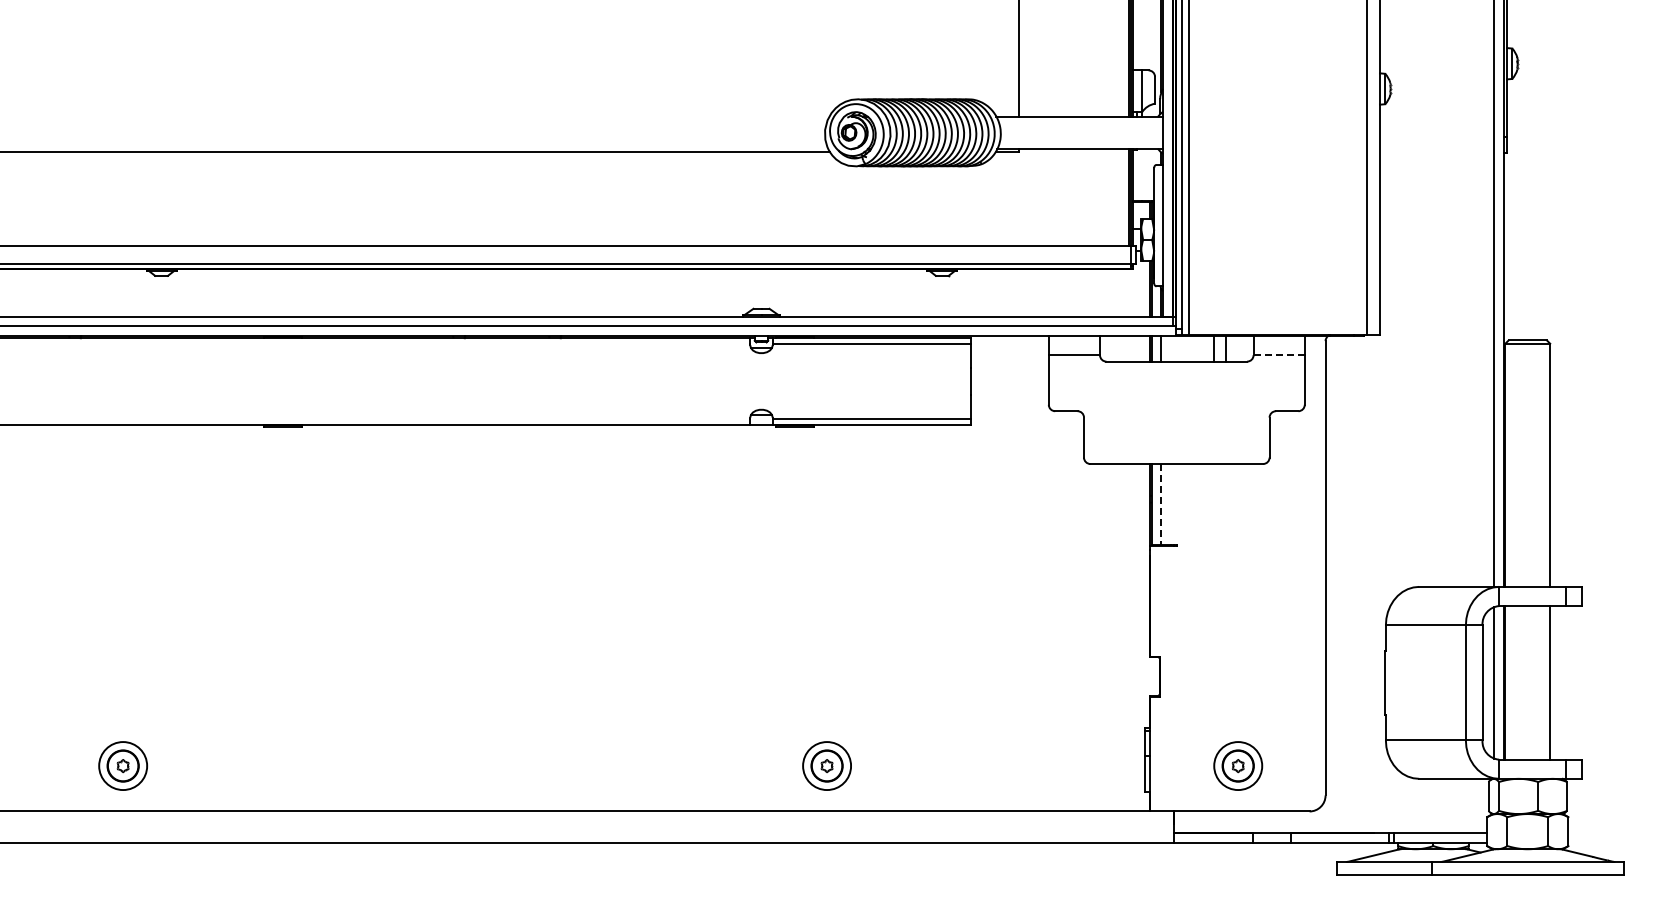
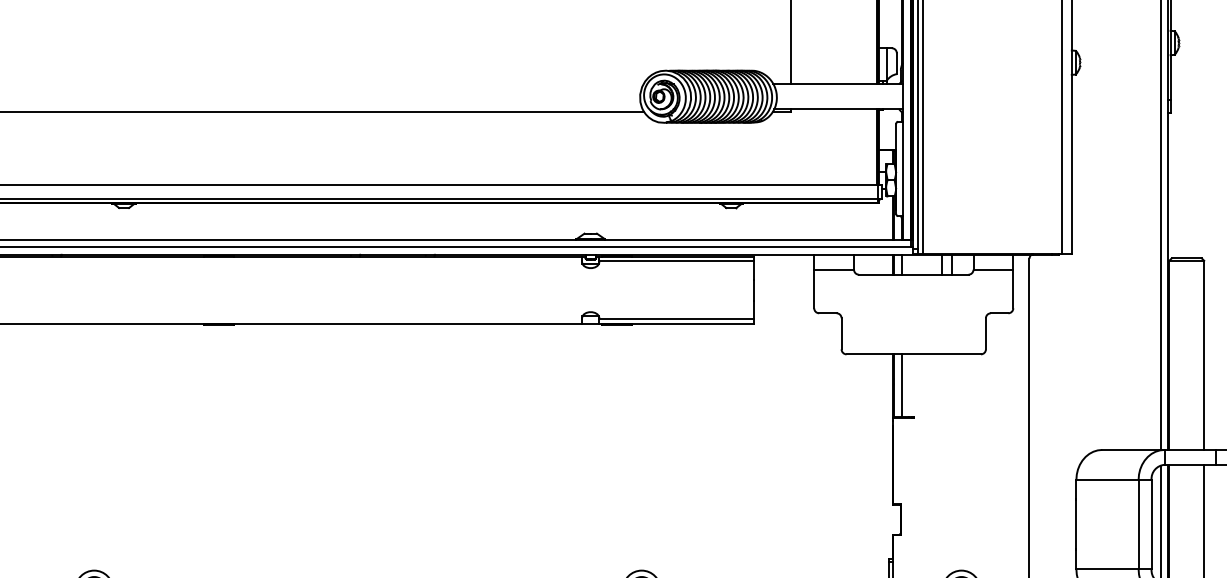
line: (1279, 355) -> (993, 269), dashed -> solid
line: (1161, 504) -> (901, 385), dashed -> solid

